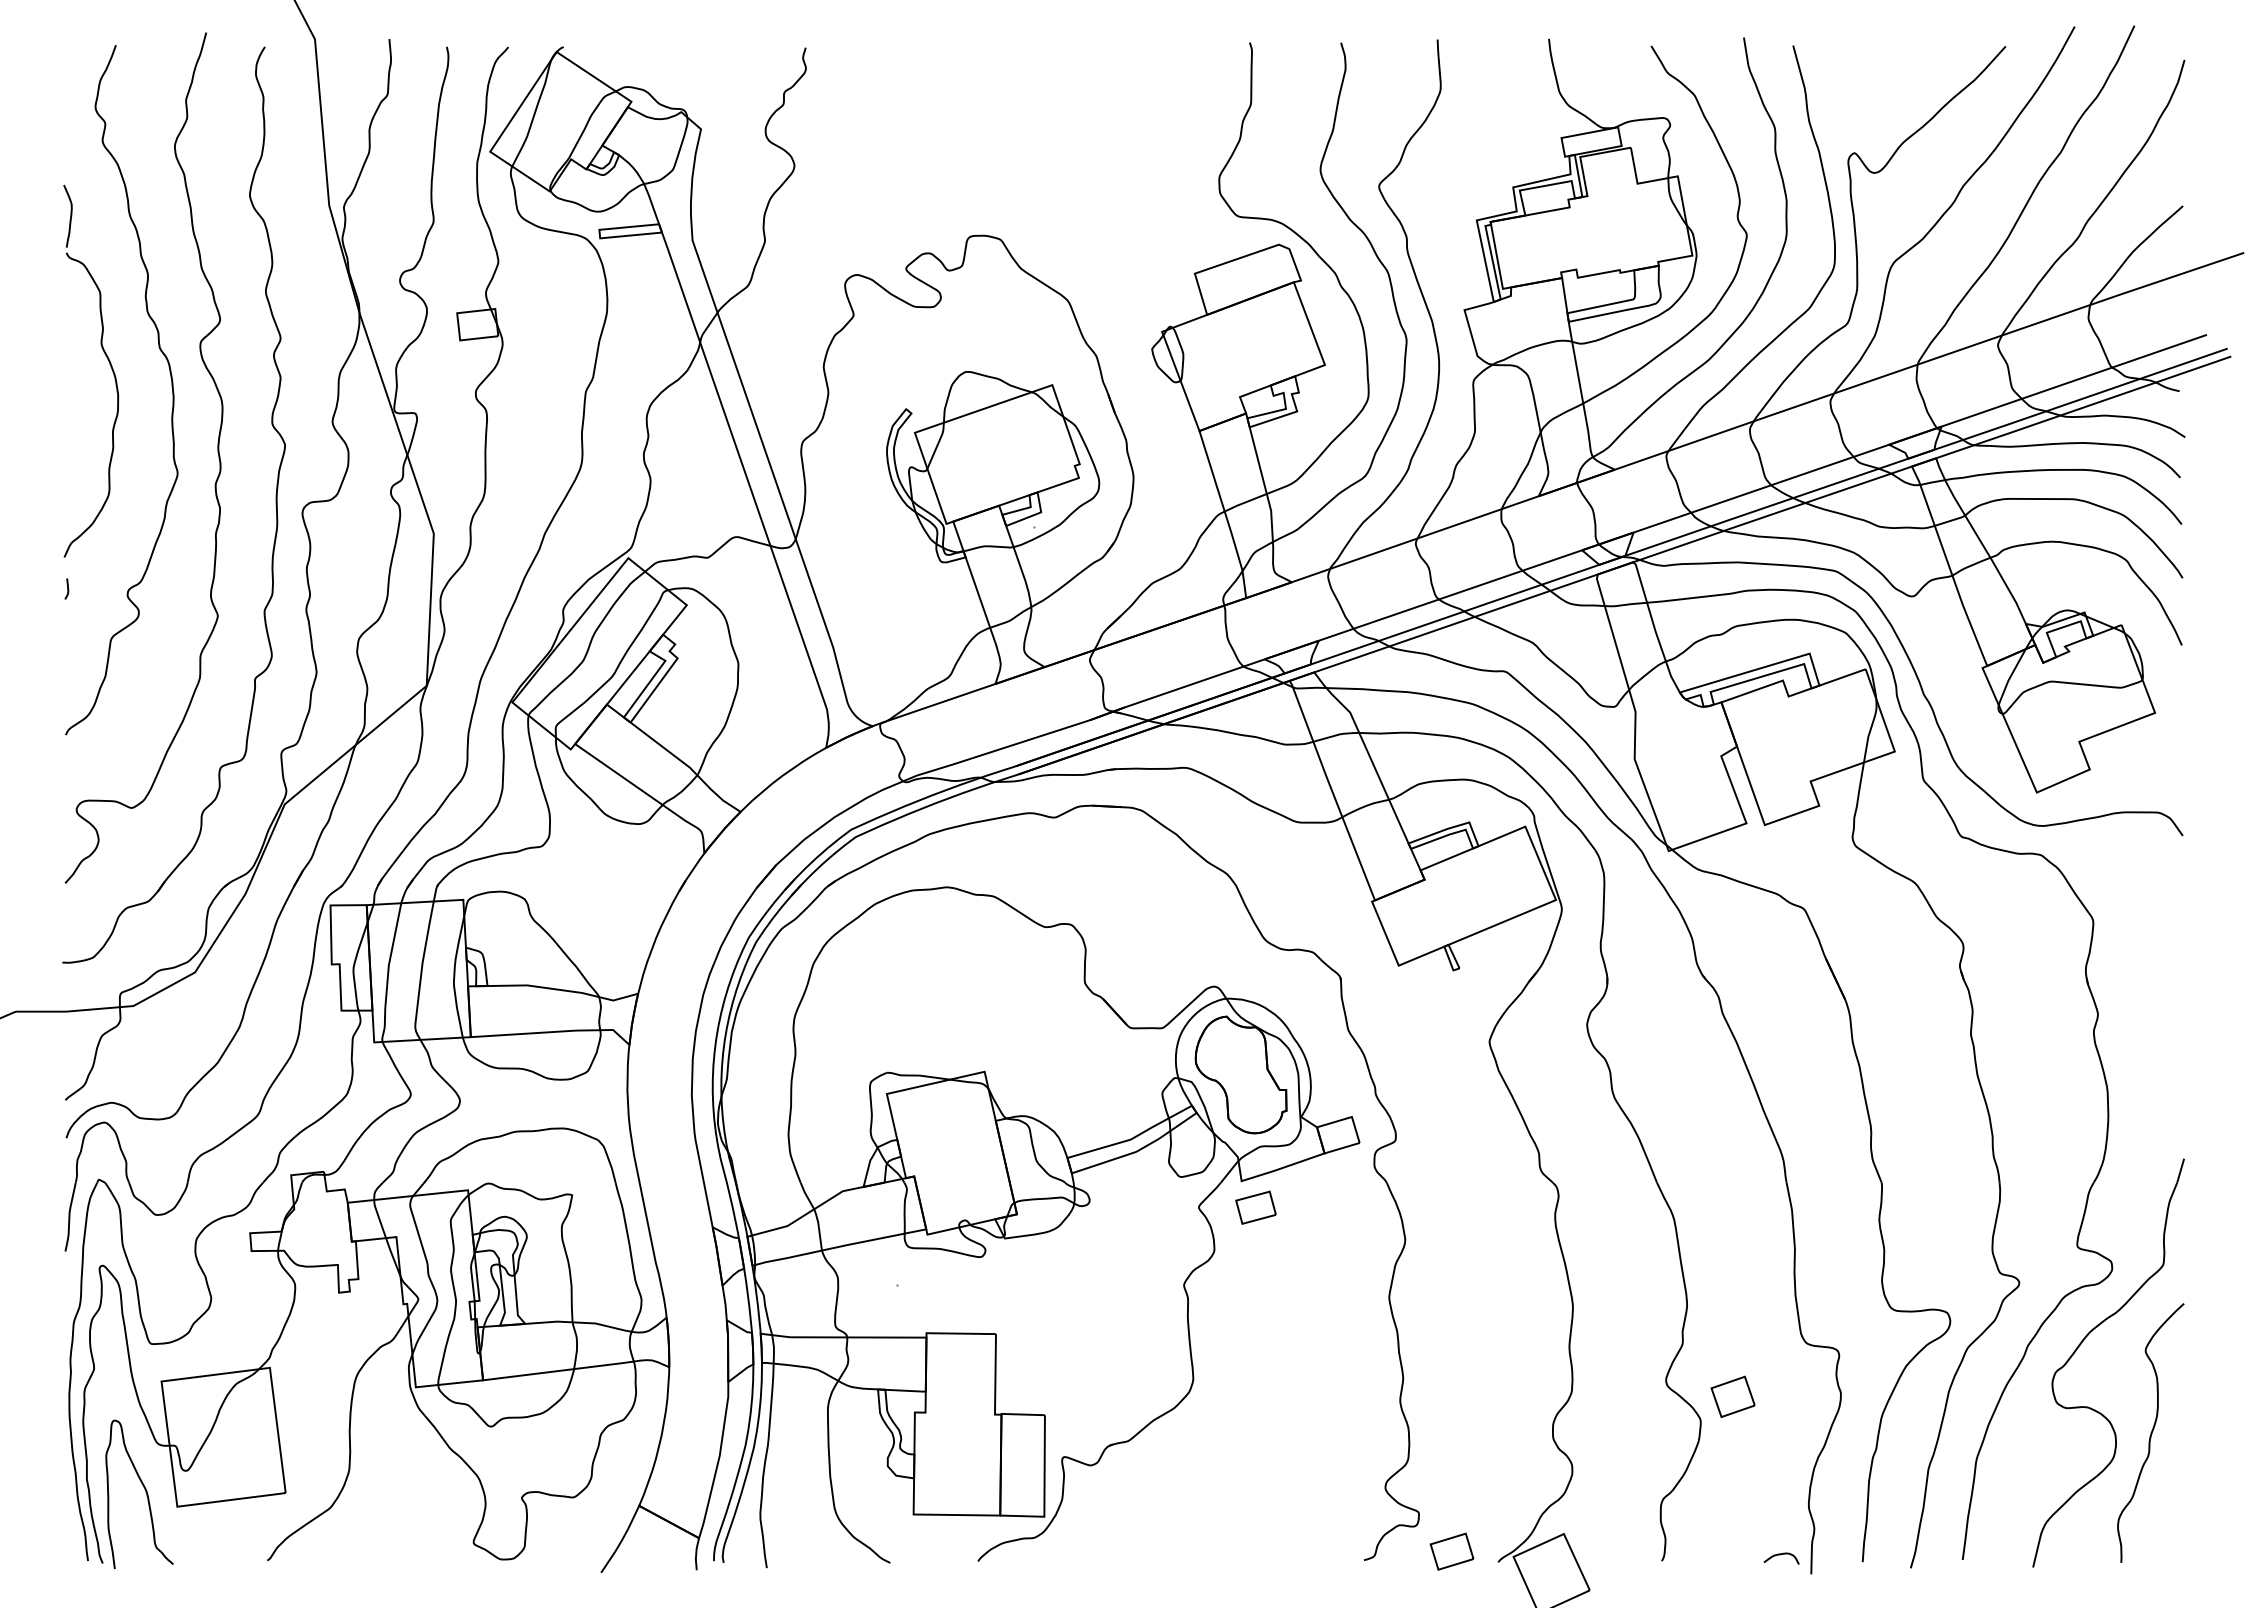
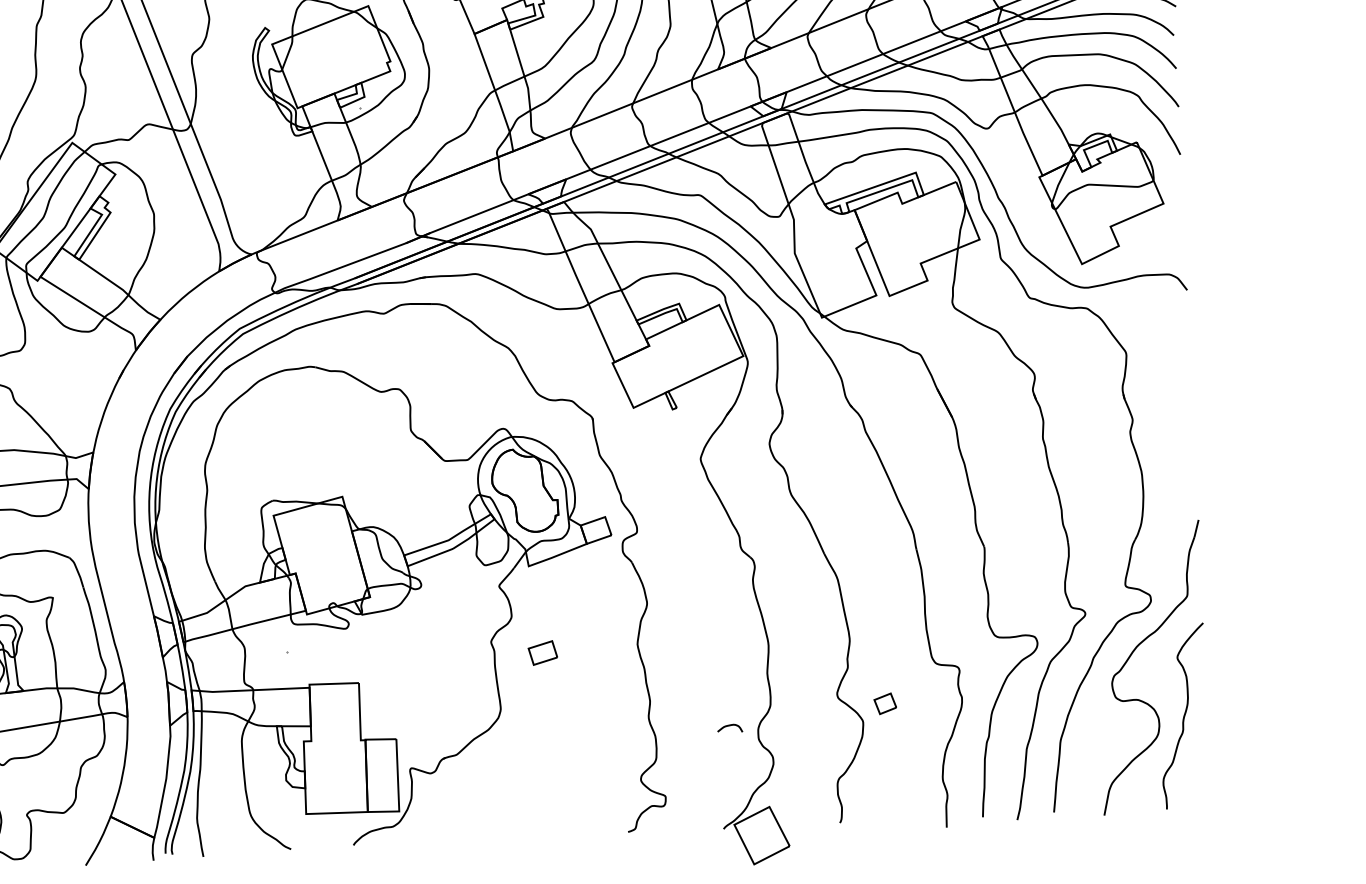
part: (1255, 1207) -> (542, 652), moved
part: (1732, 1396) -> (884, 703), size x0.7
part: (1451, 1551) -> (690, 823), removed
curve: (1780, 1555) -> (729, 726), moved

